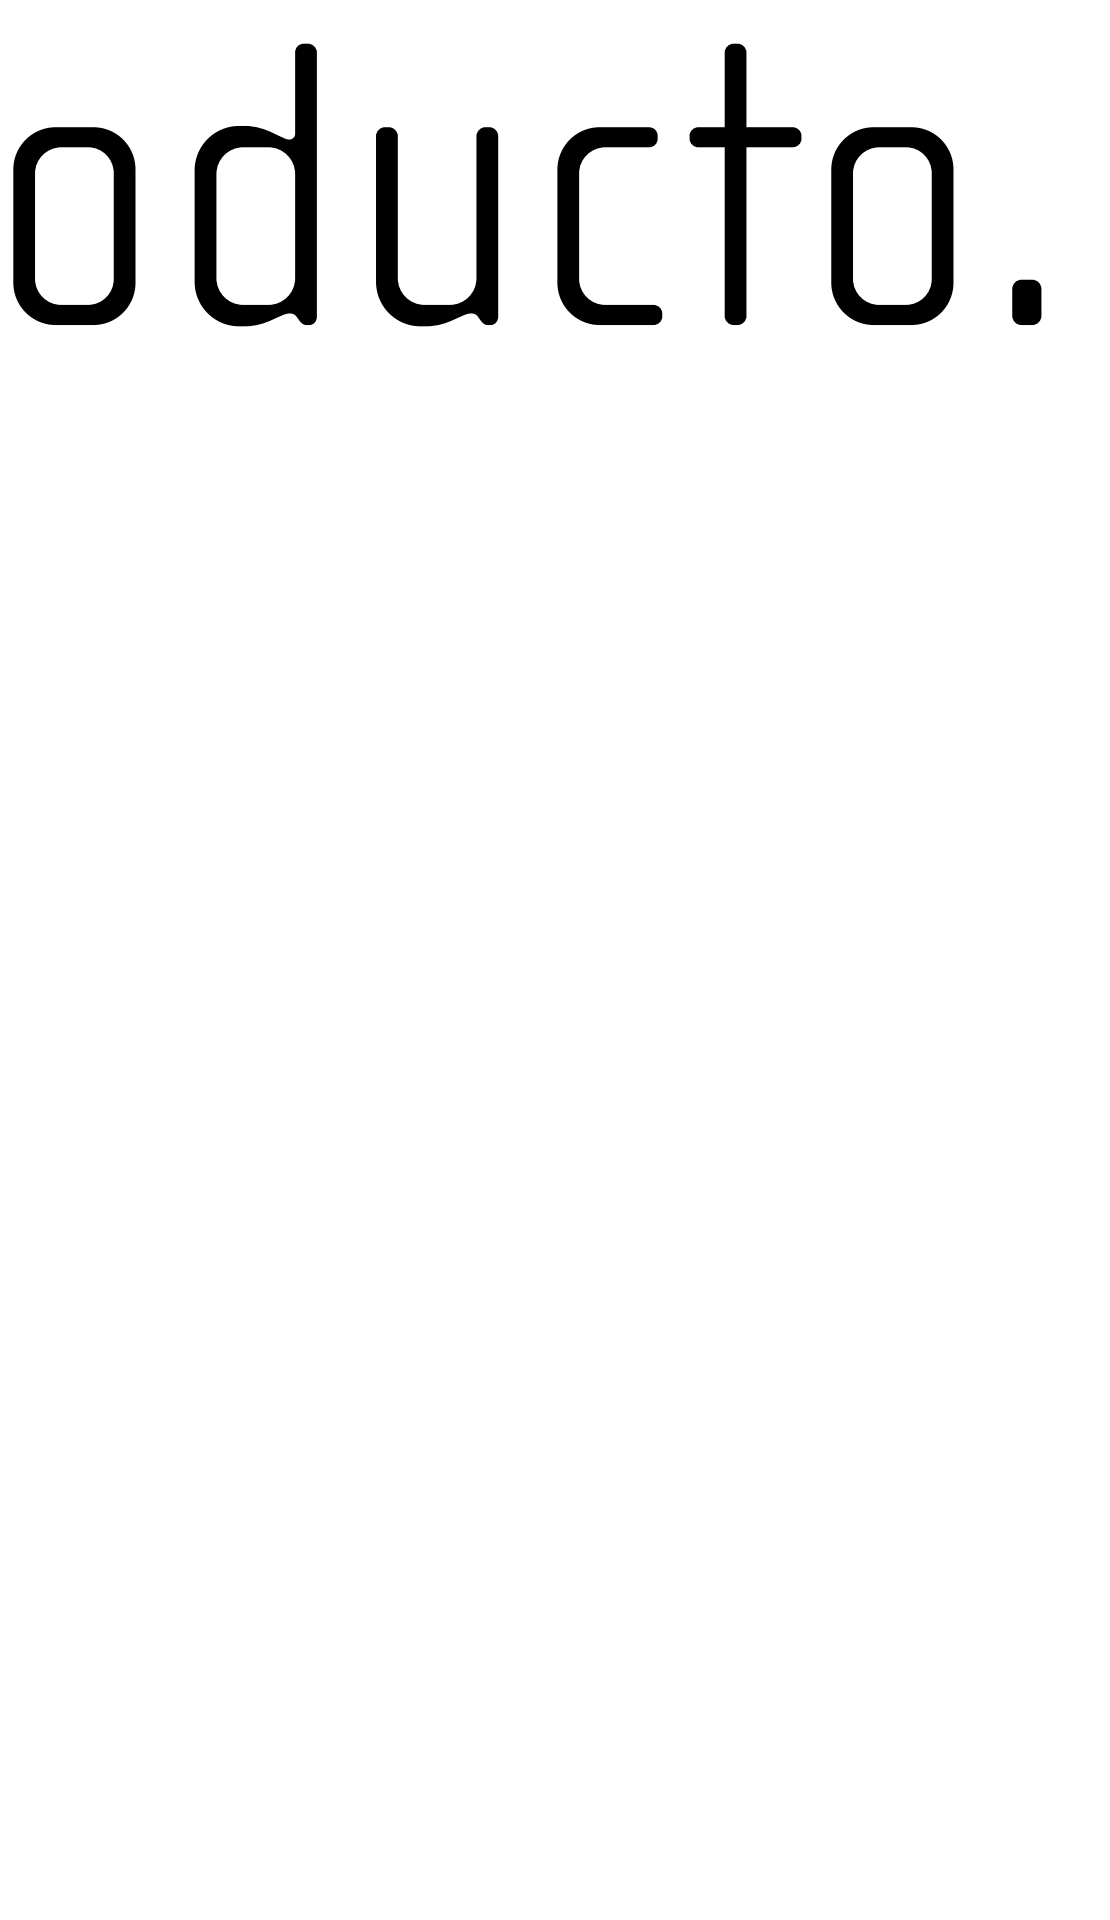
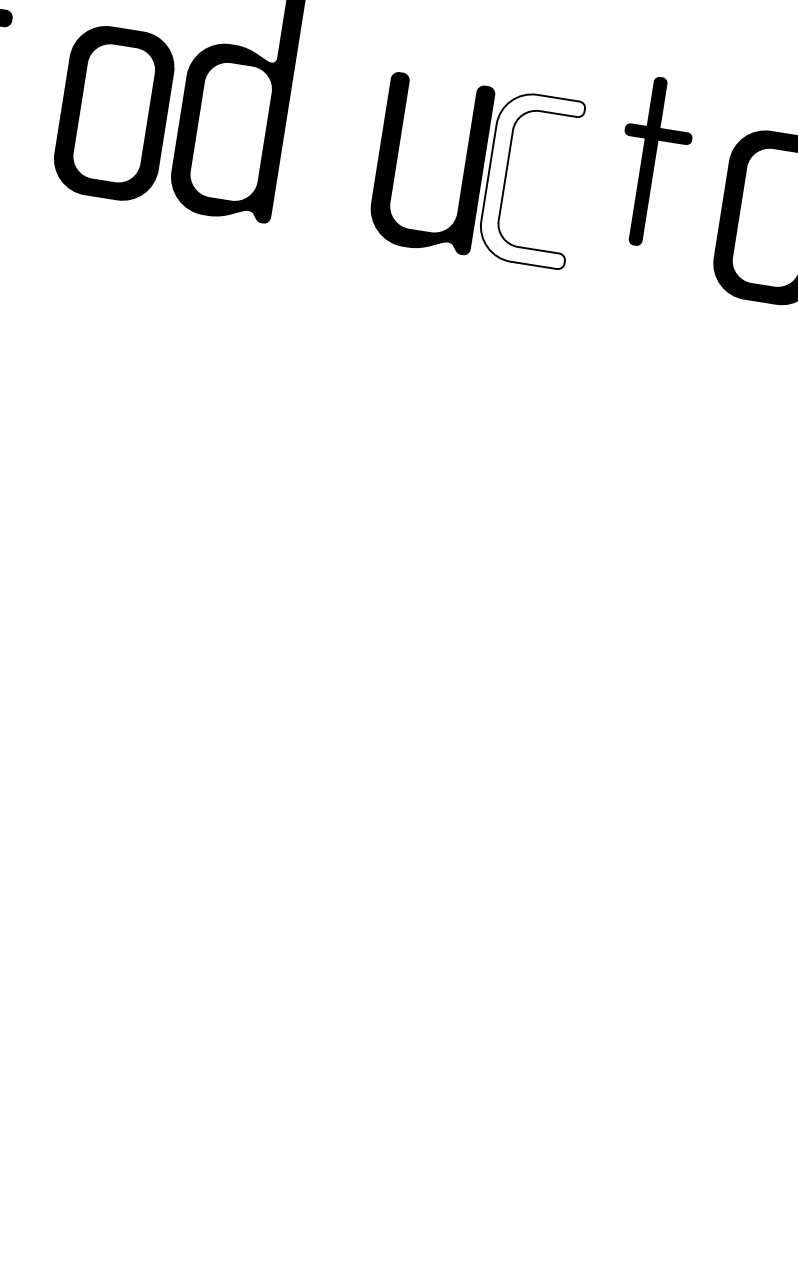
part: (745, 183) -> (654, 161), size x0.7
part: (74, 225) -> (114, 112), moved
part: (476, 226) -> (464, 169), moved
fill: (609, 226) -> (532, 179), removed

